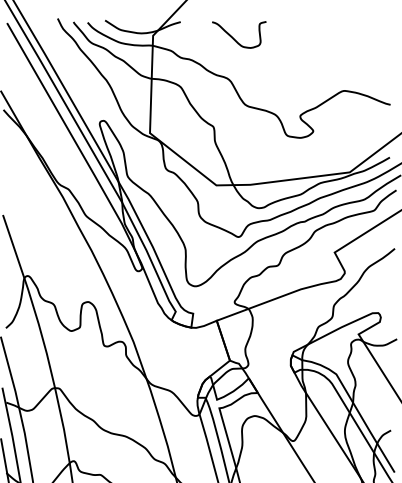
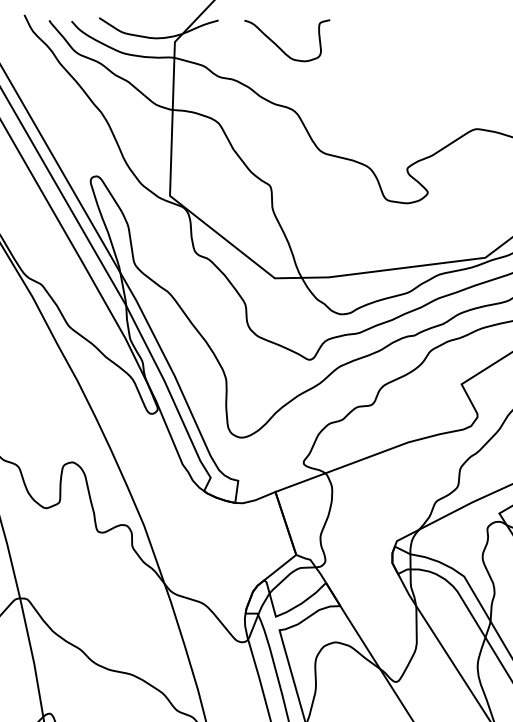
curve: (234, 38) -> (279, 46), moved

